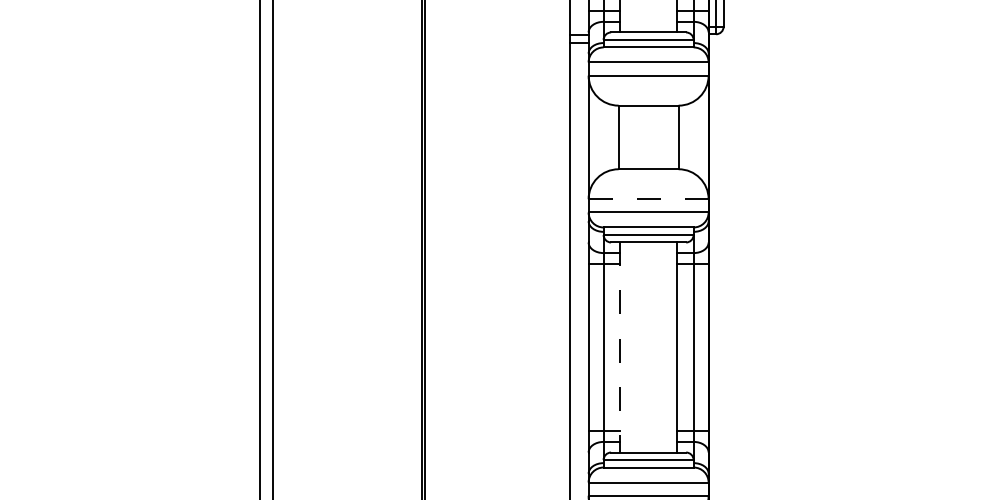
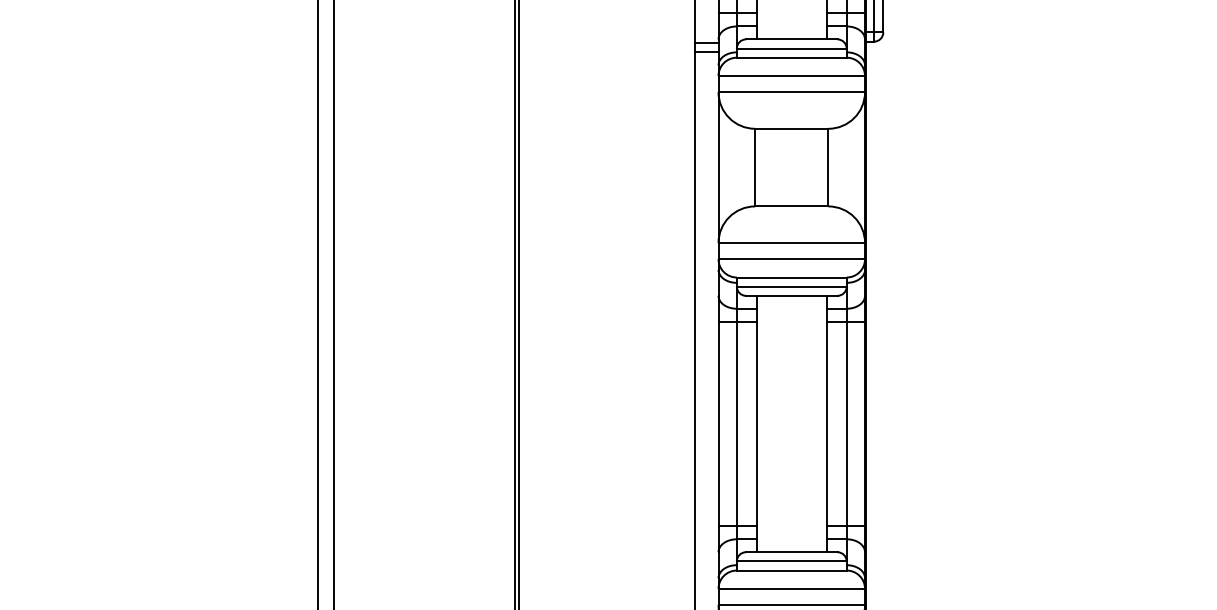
line: (648, 199) -> (791, 243), dashed -> solid
line: (619, 348) -> (756, 425), dashed -> solid

